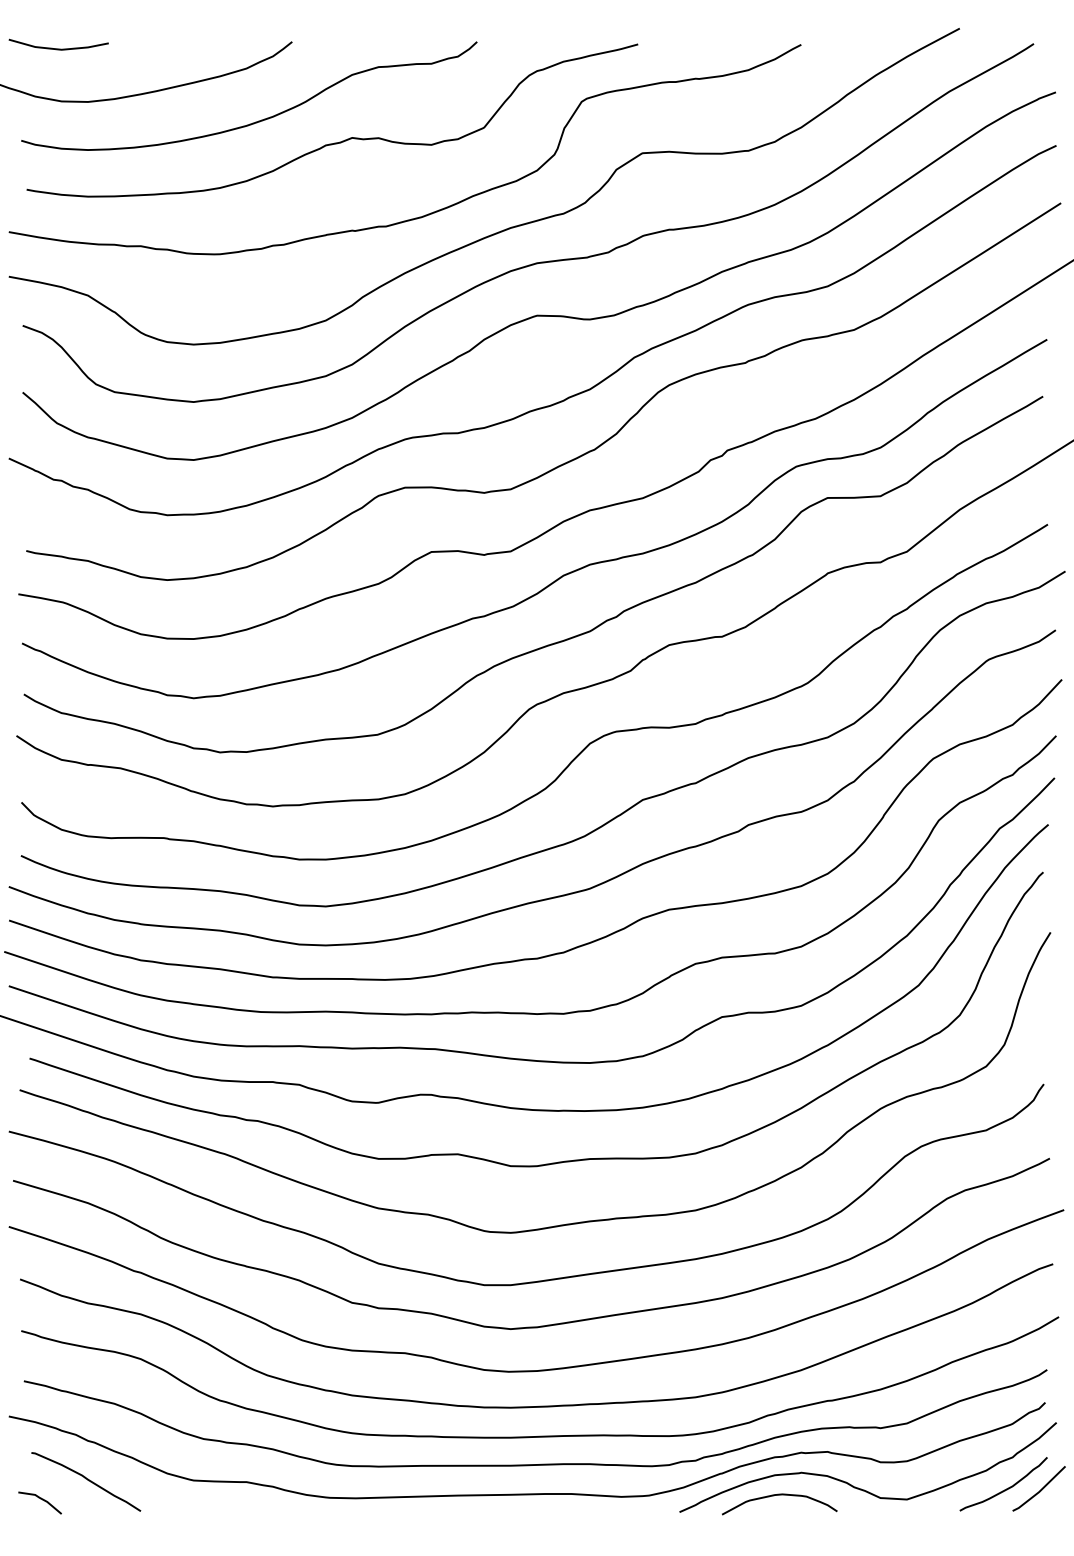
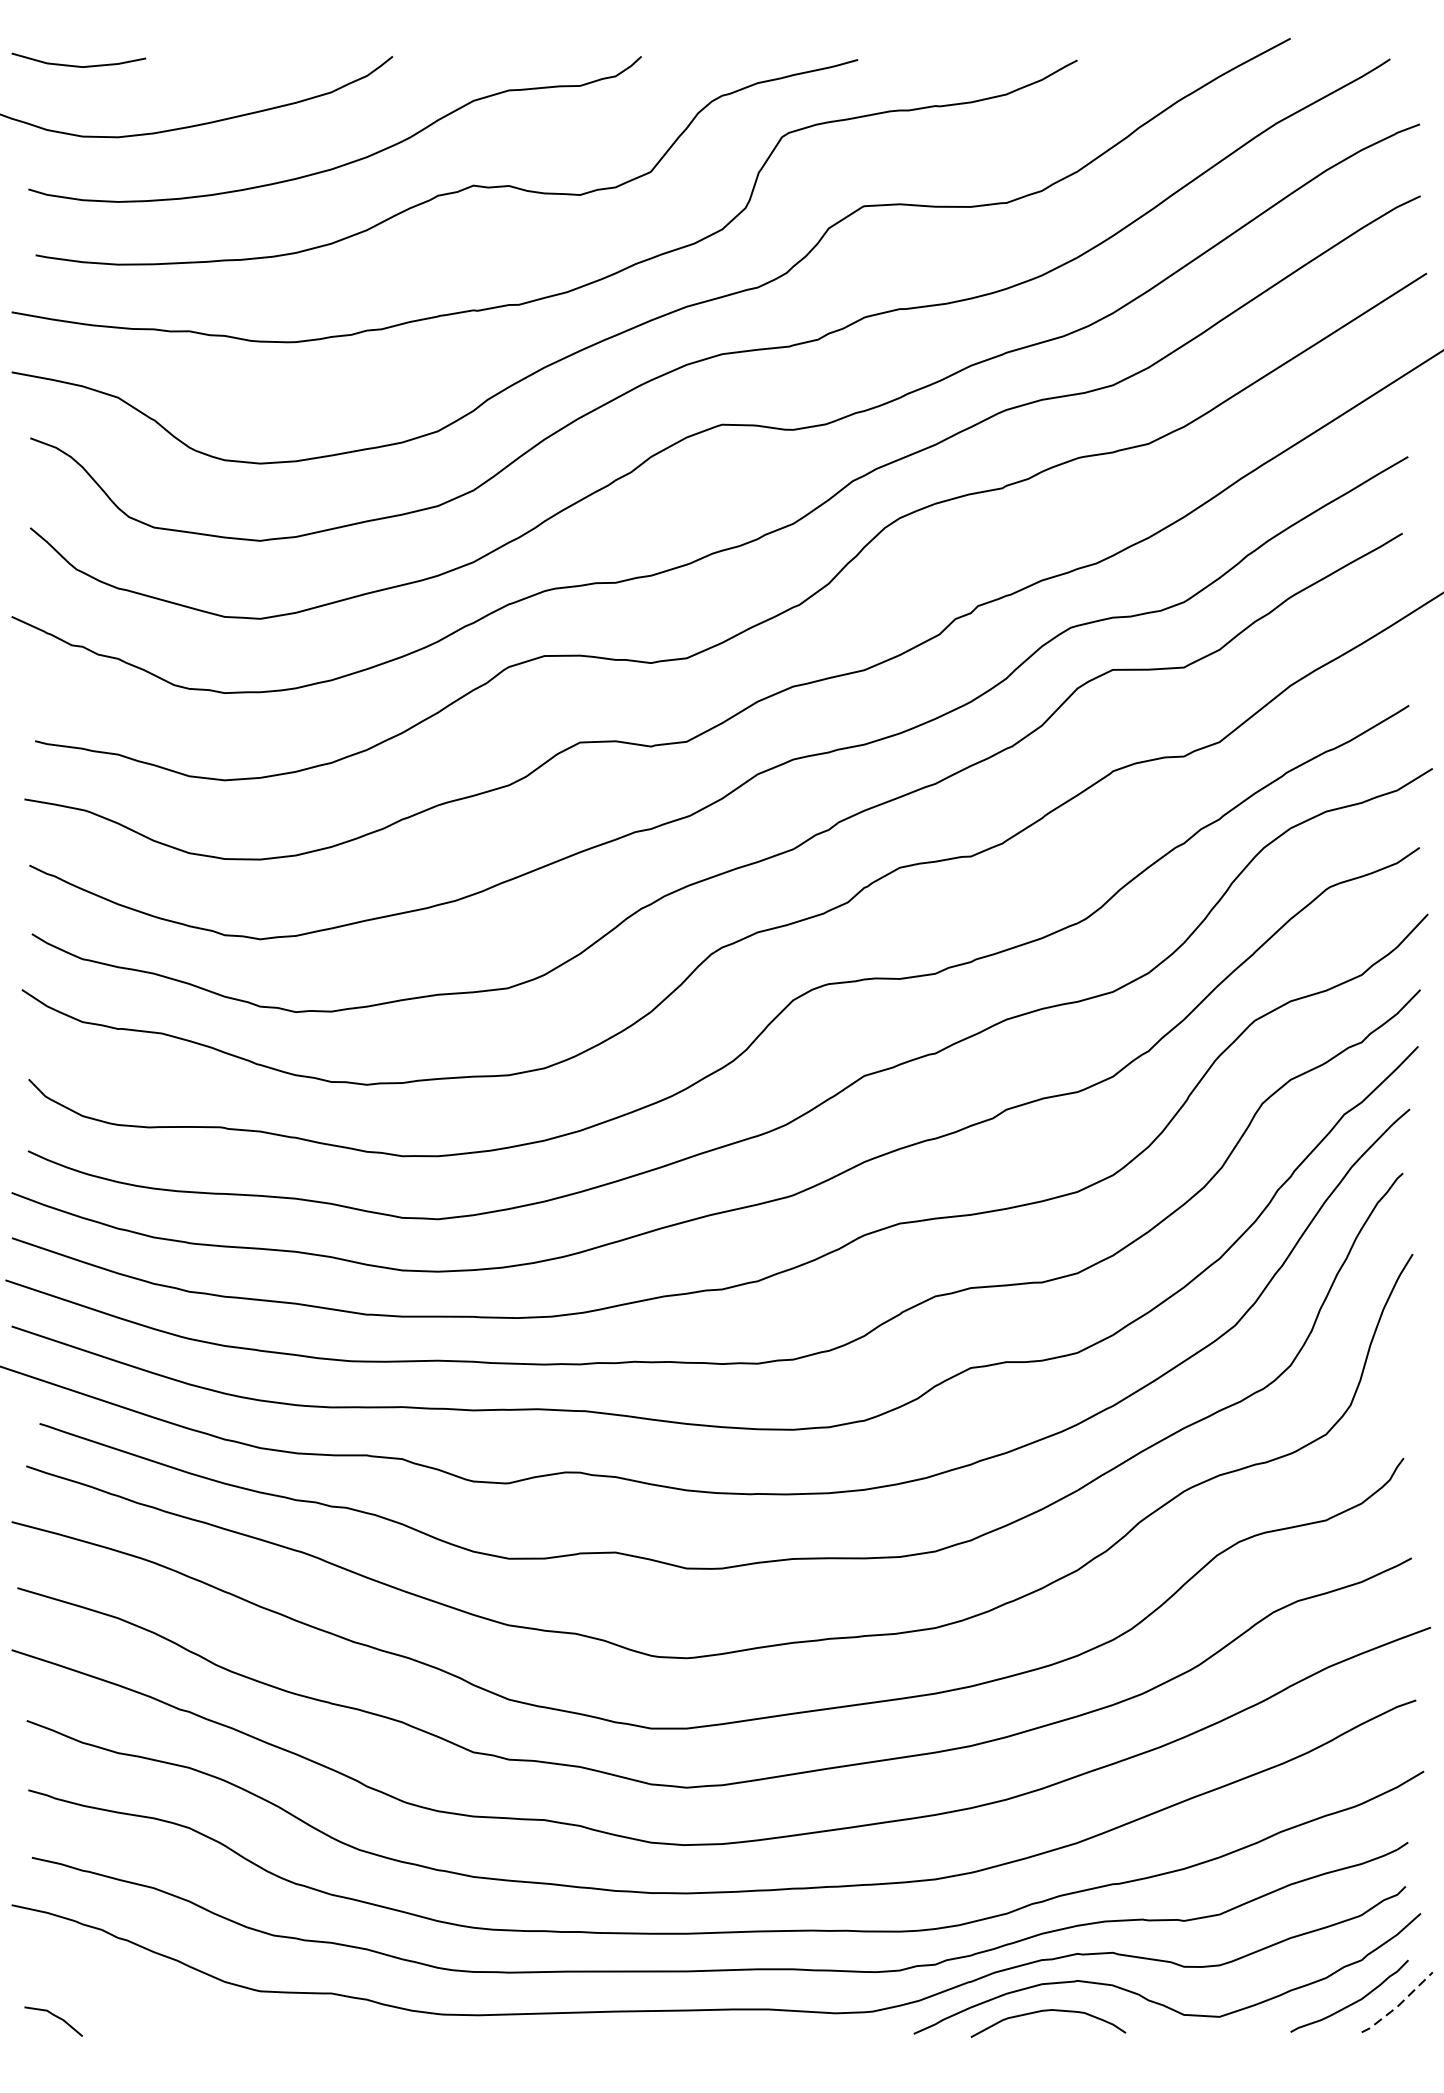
curve: (87, 1480) -> (117, 1991), removed
line: (1039, 1491) -> (1397, 2006), solid -> dashed

